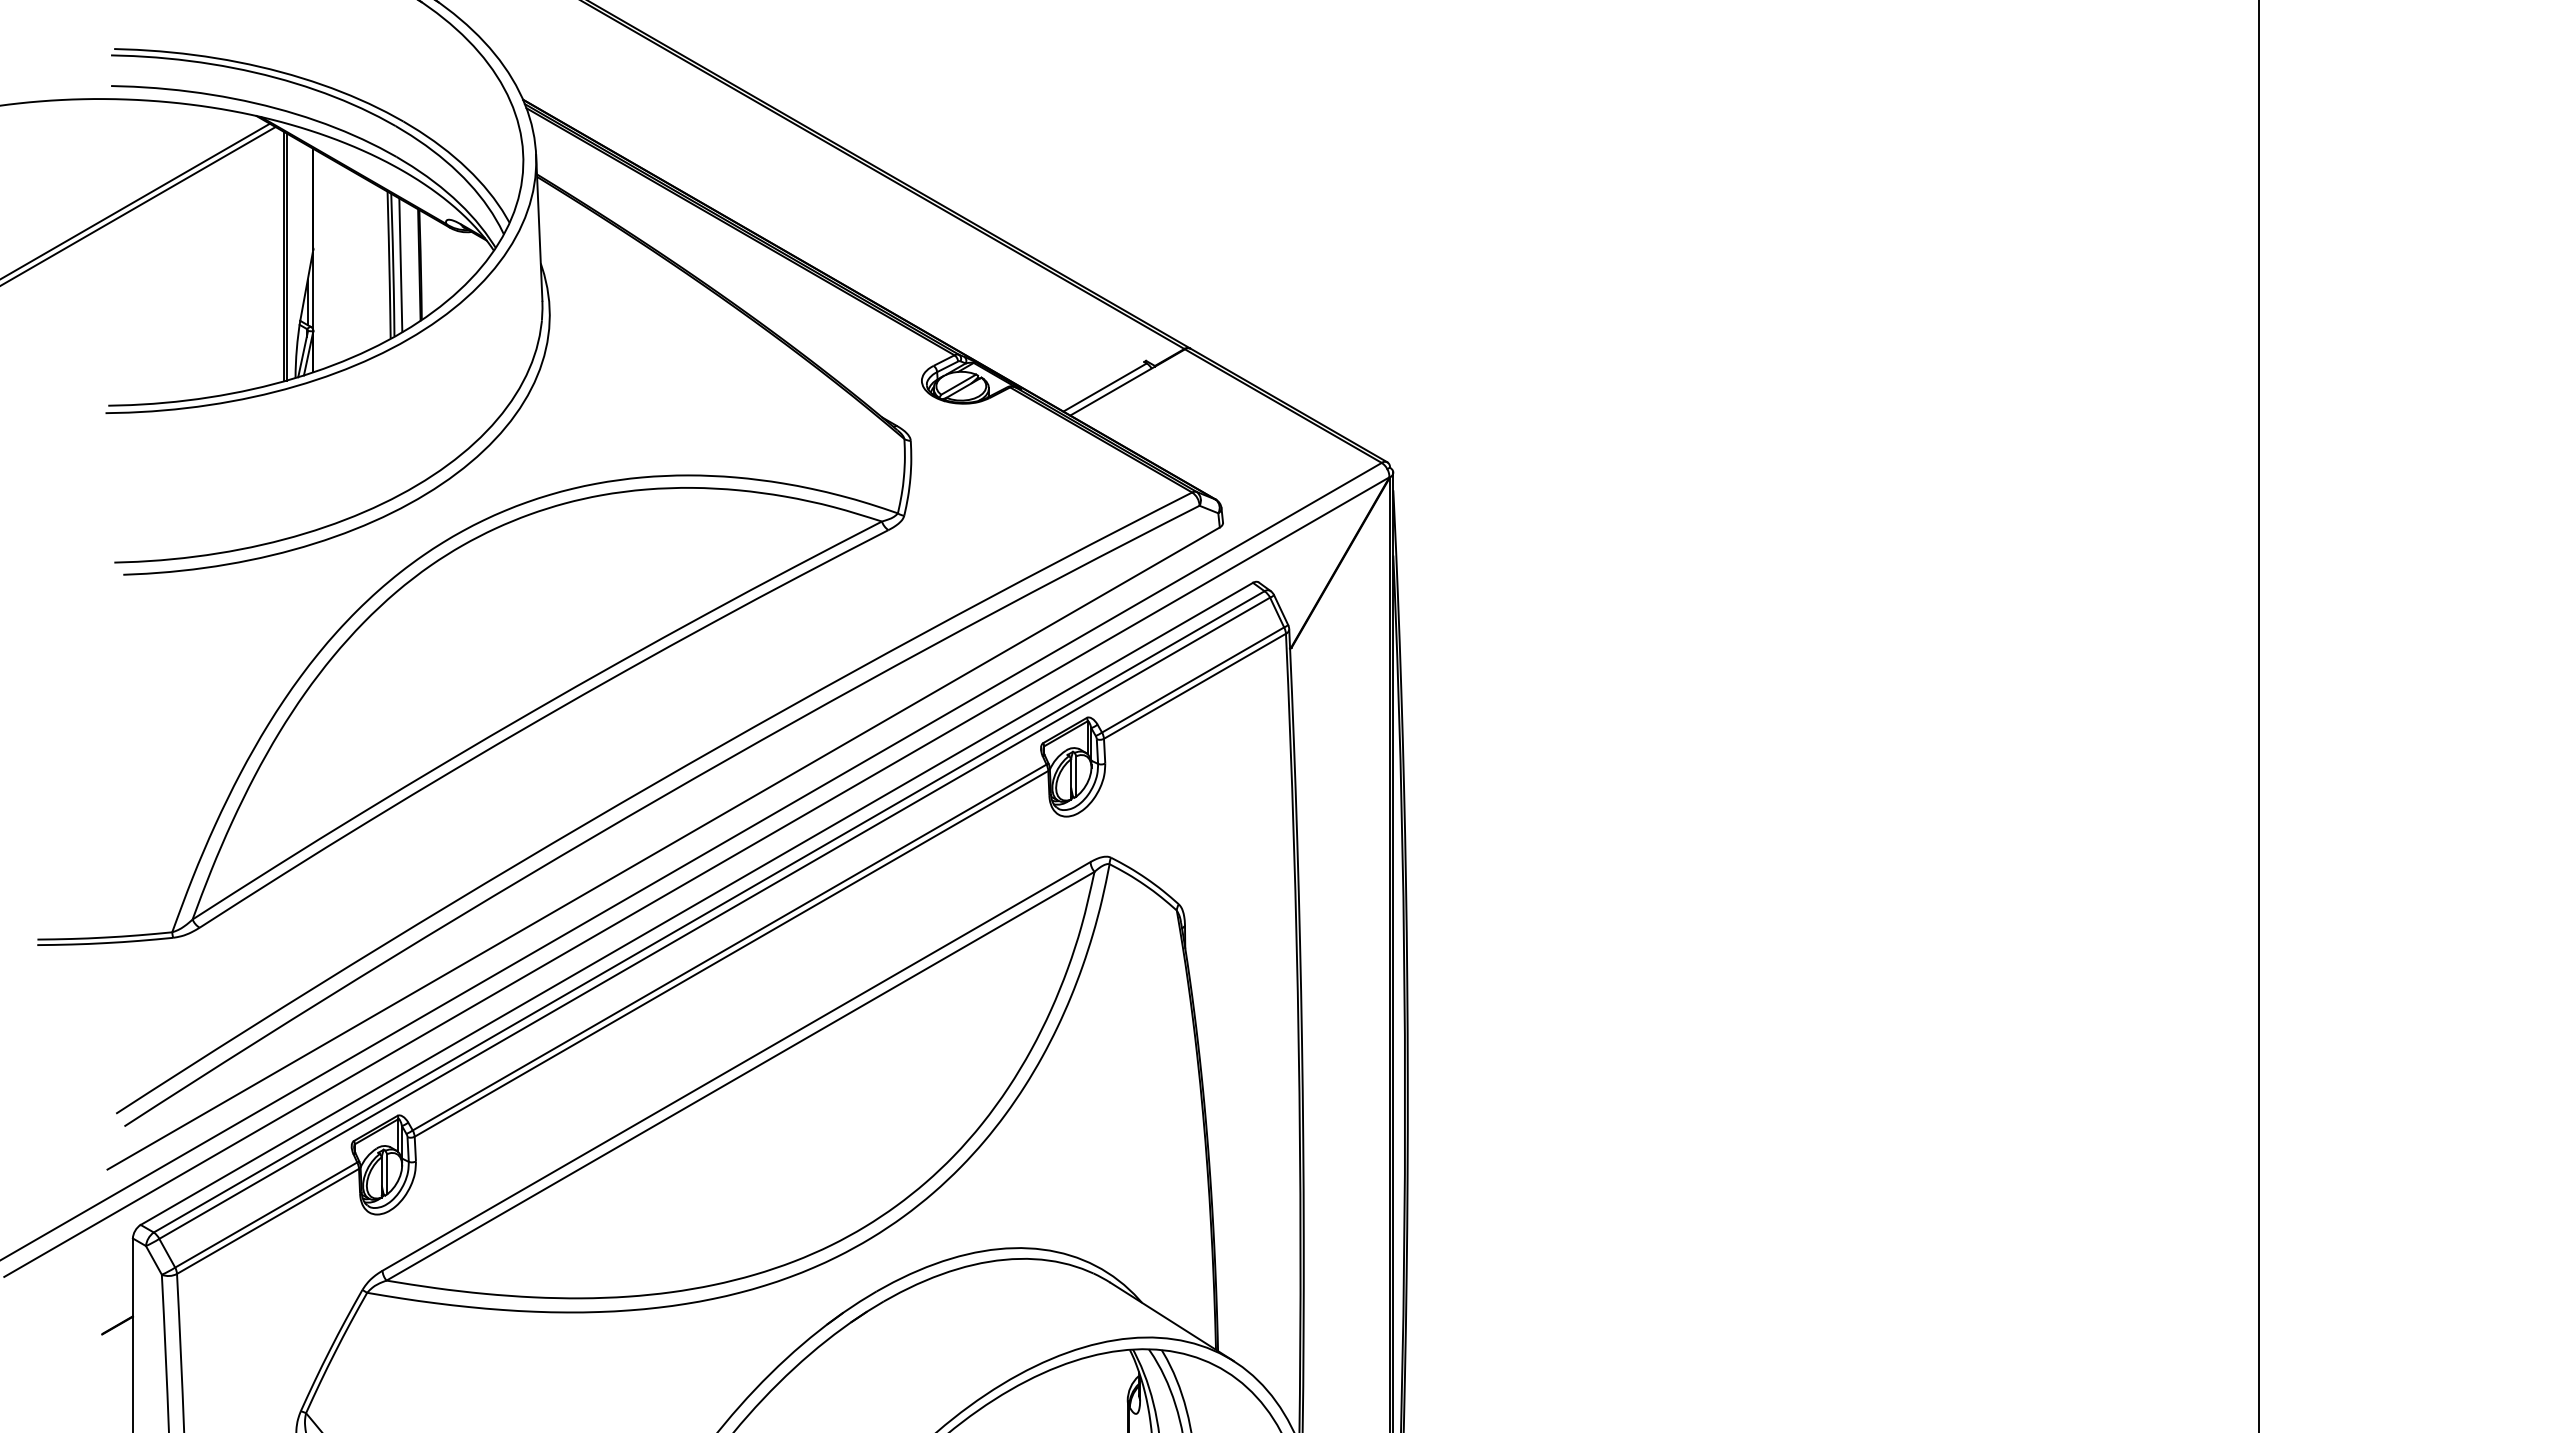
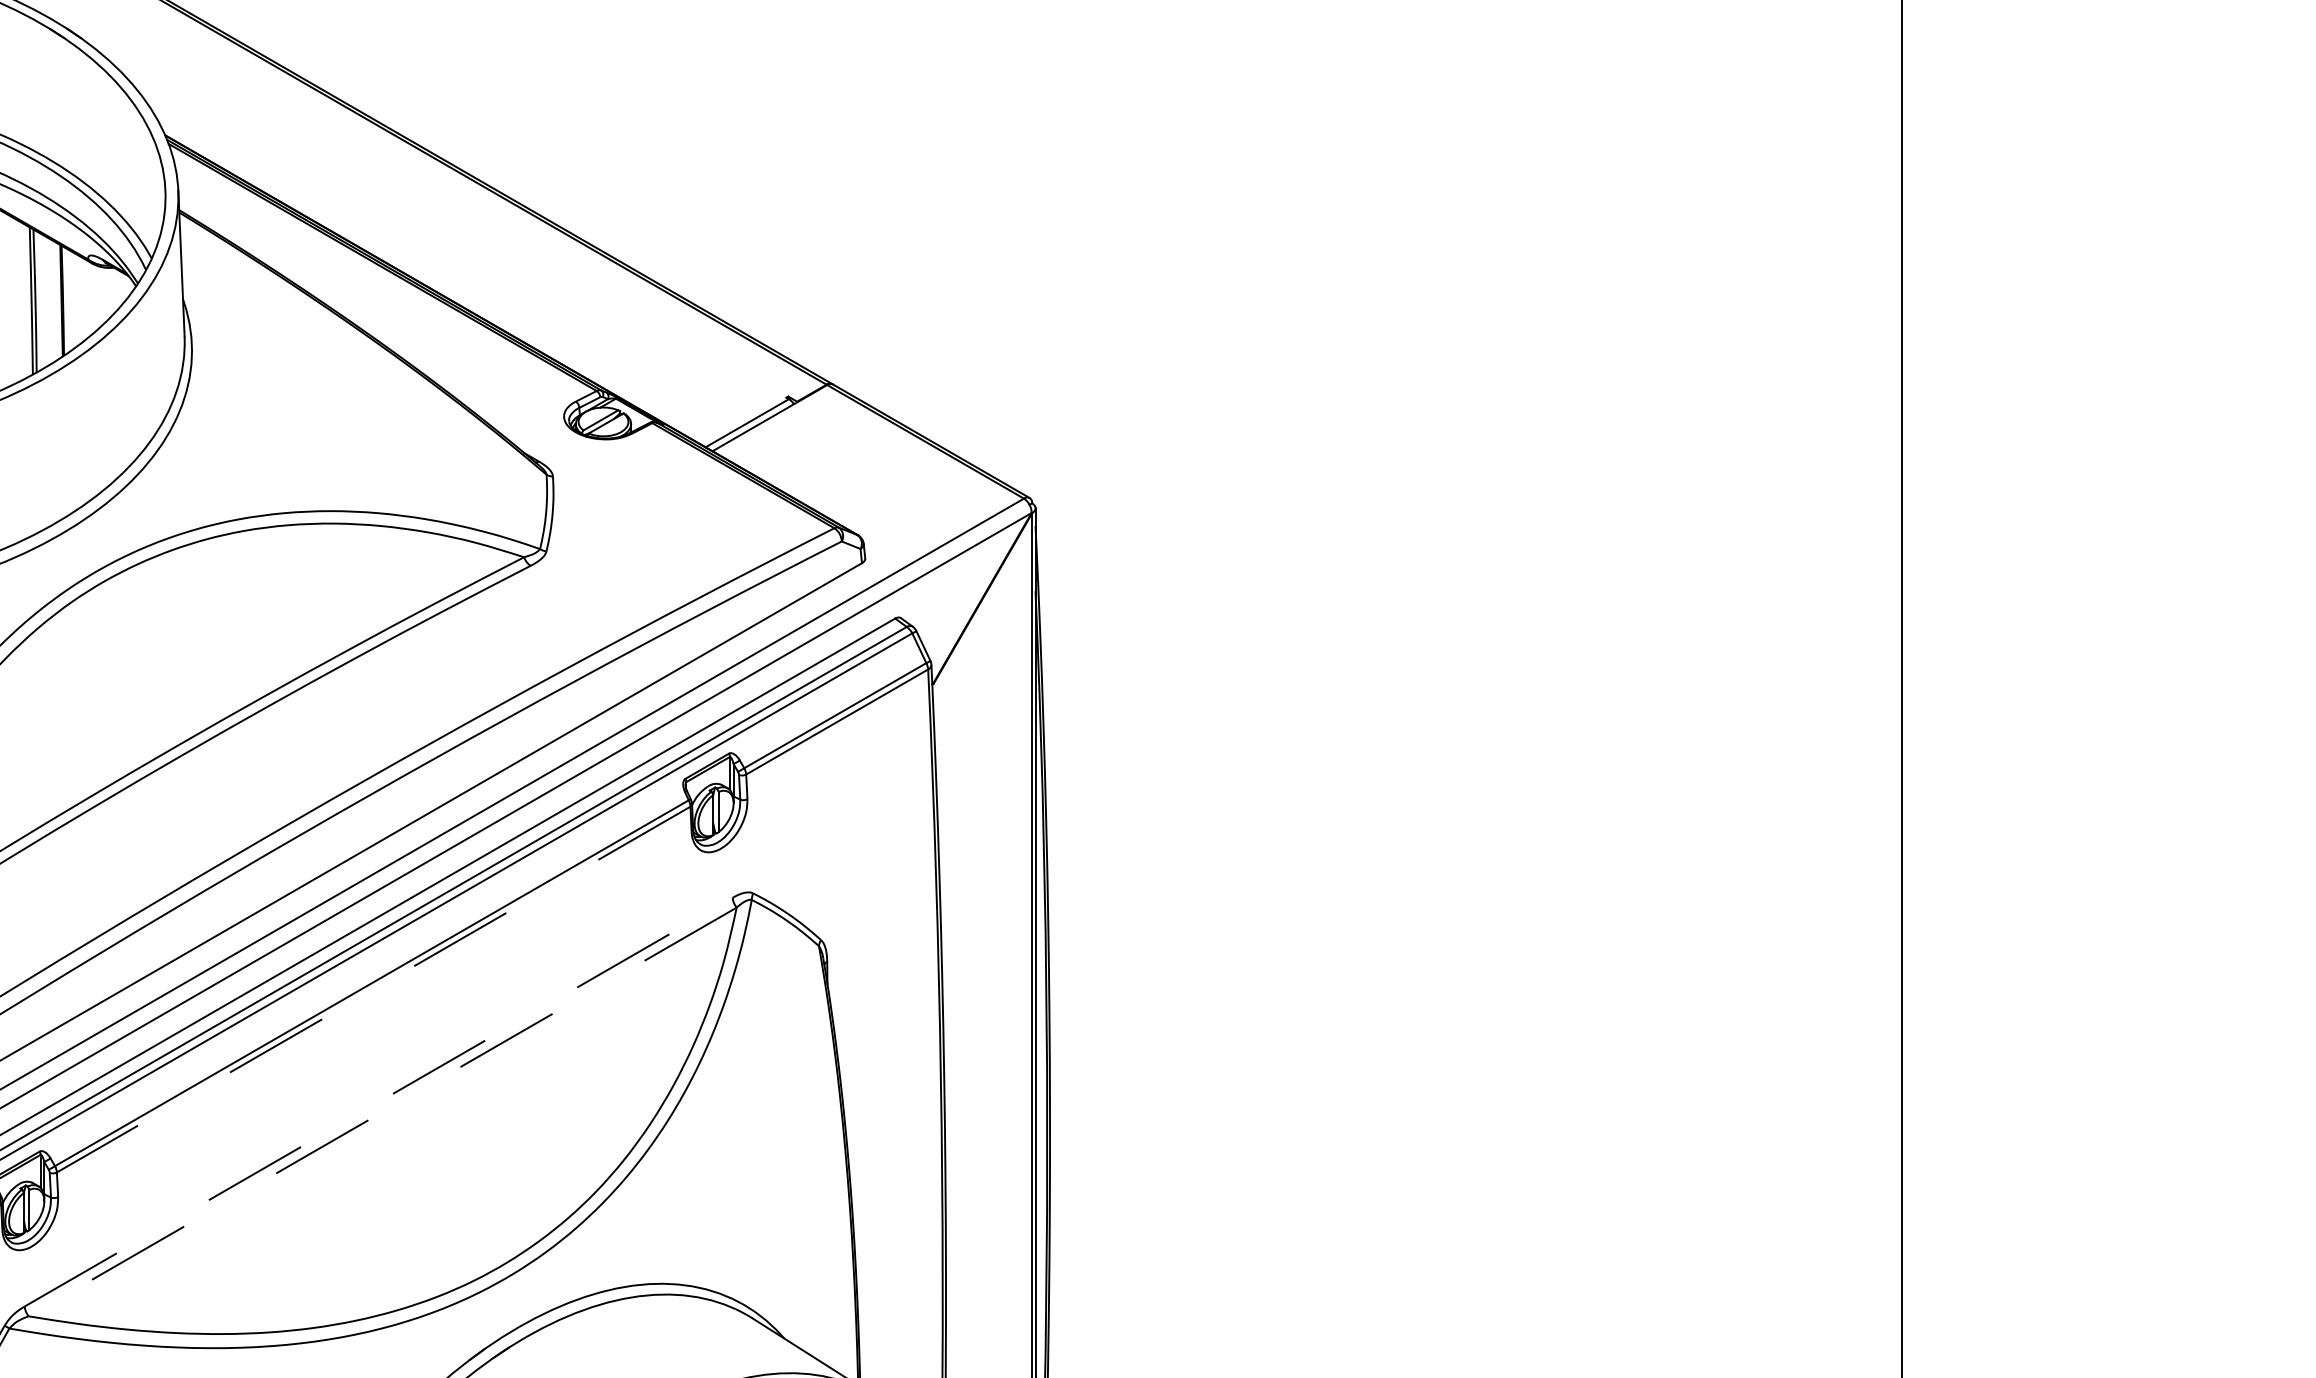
line: (400, 265) -> (42, 301), removed
line: (731, 953) -> (373, 989), solid -> dashed
line: (736, 1066) -> (378, 1102), solid -> dashed
line: (740, 1076) -> (382, 1112), solid -> dashed

